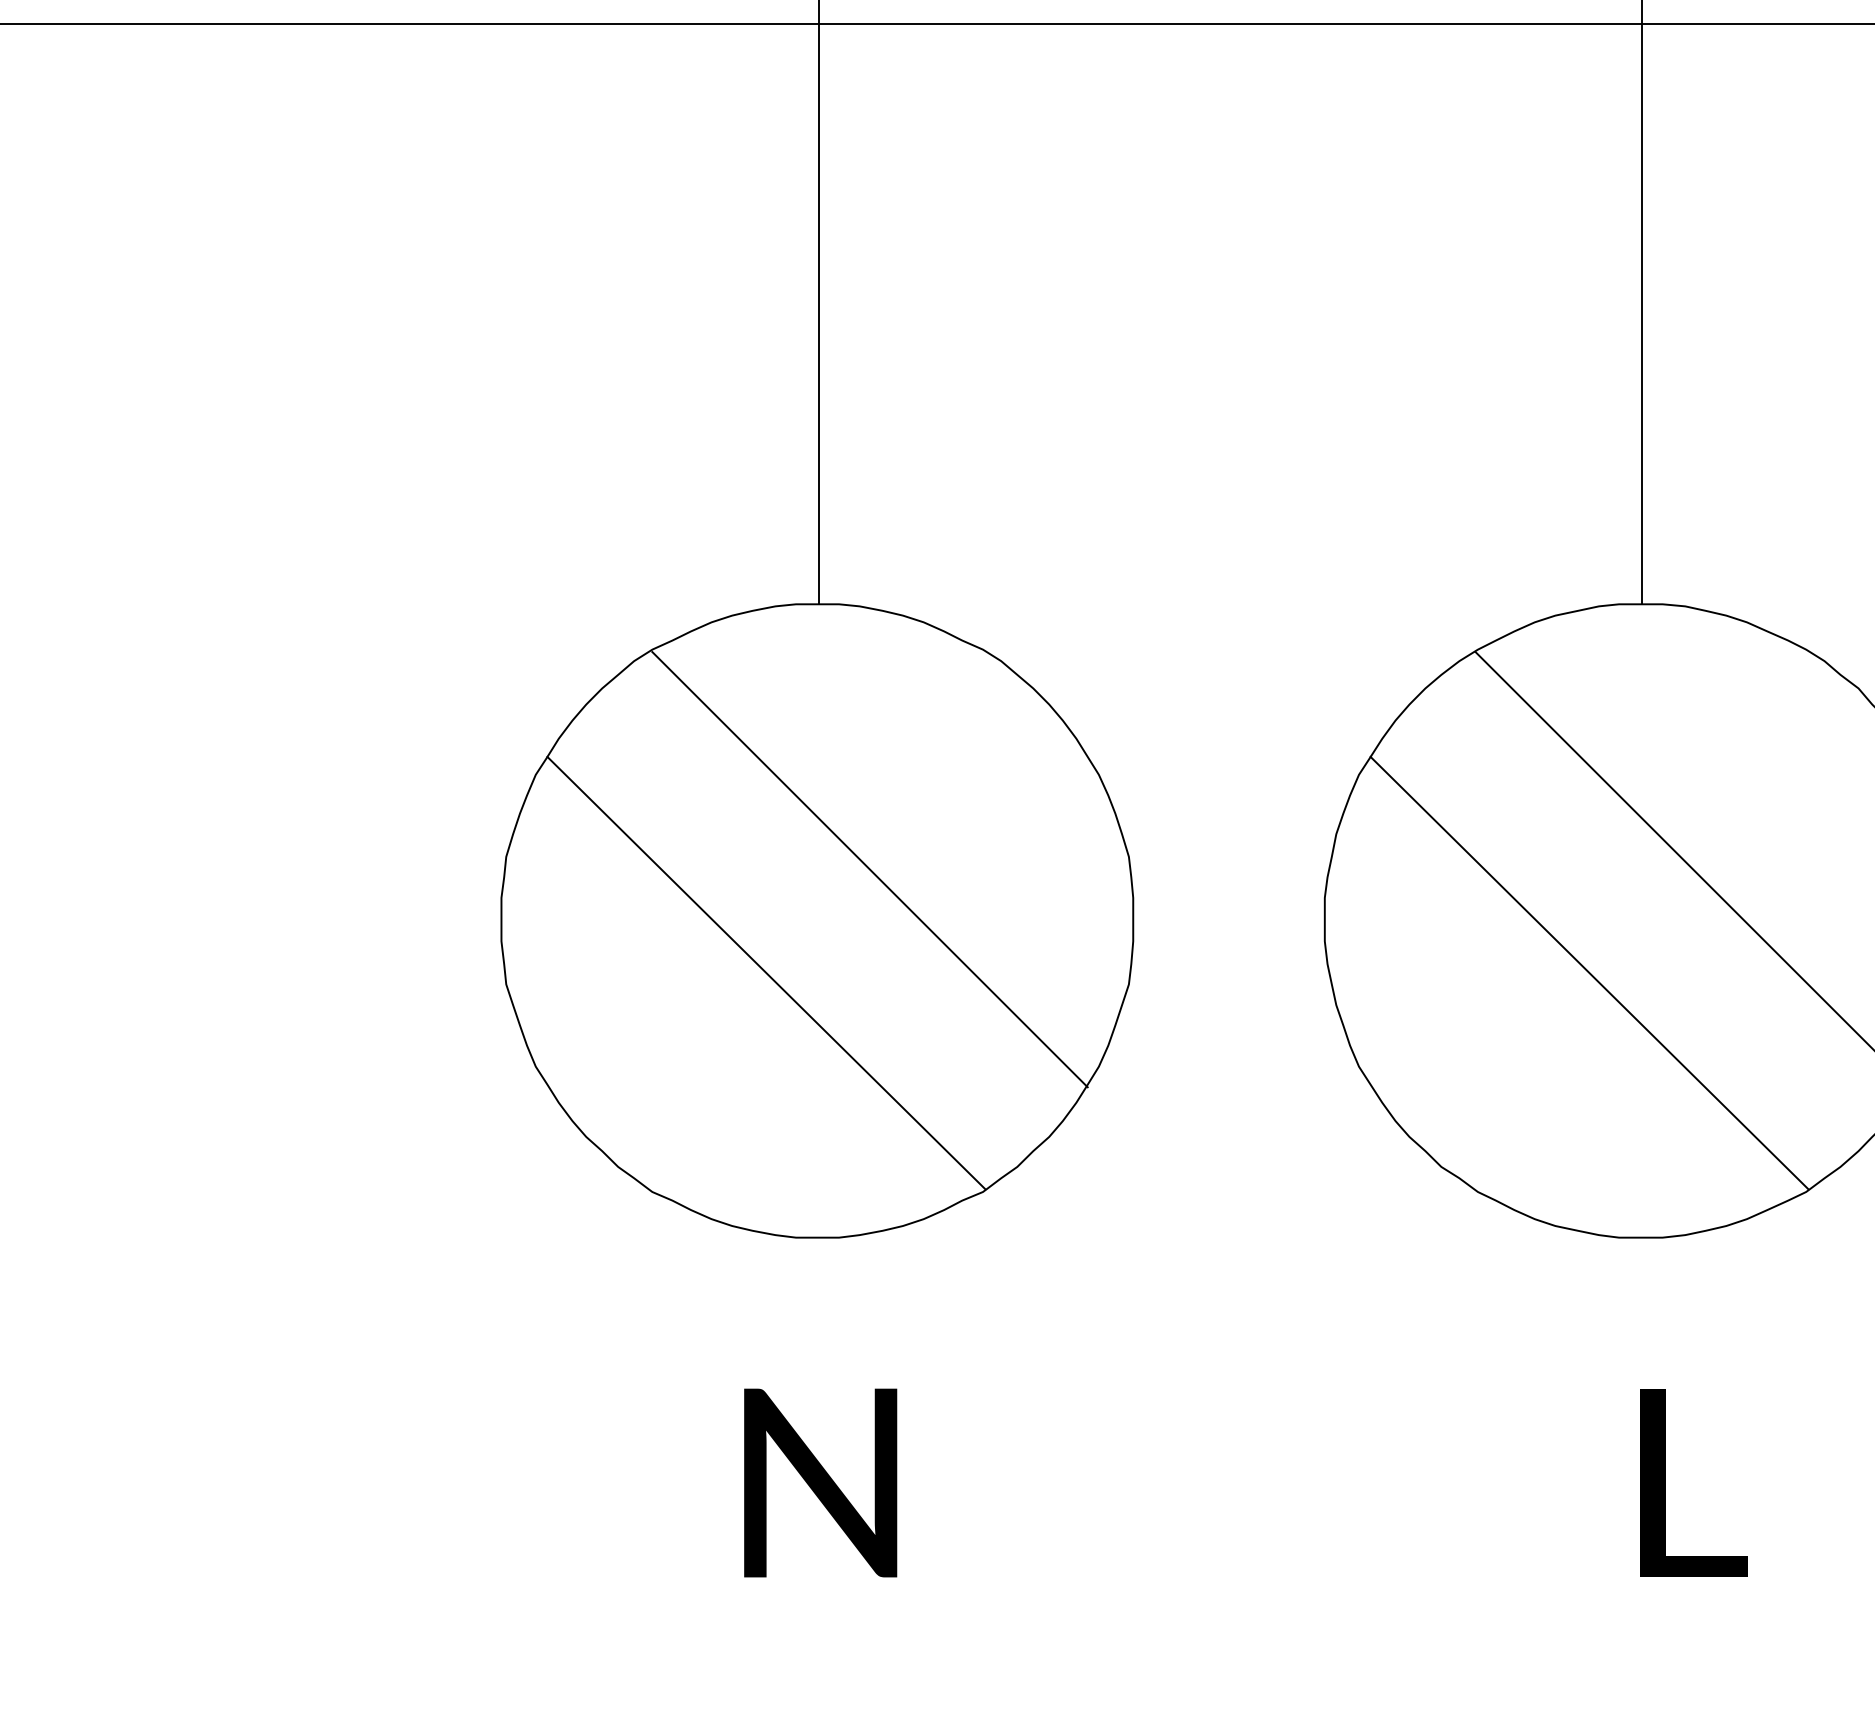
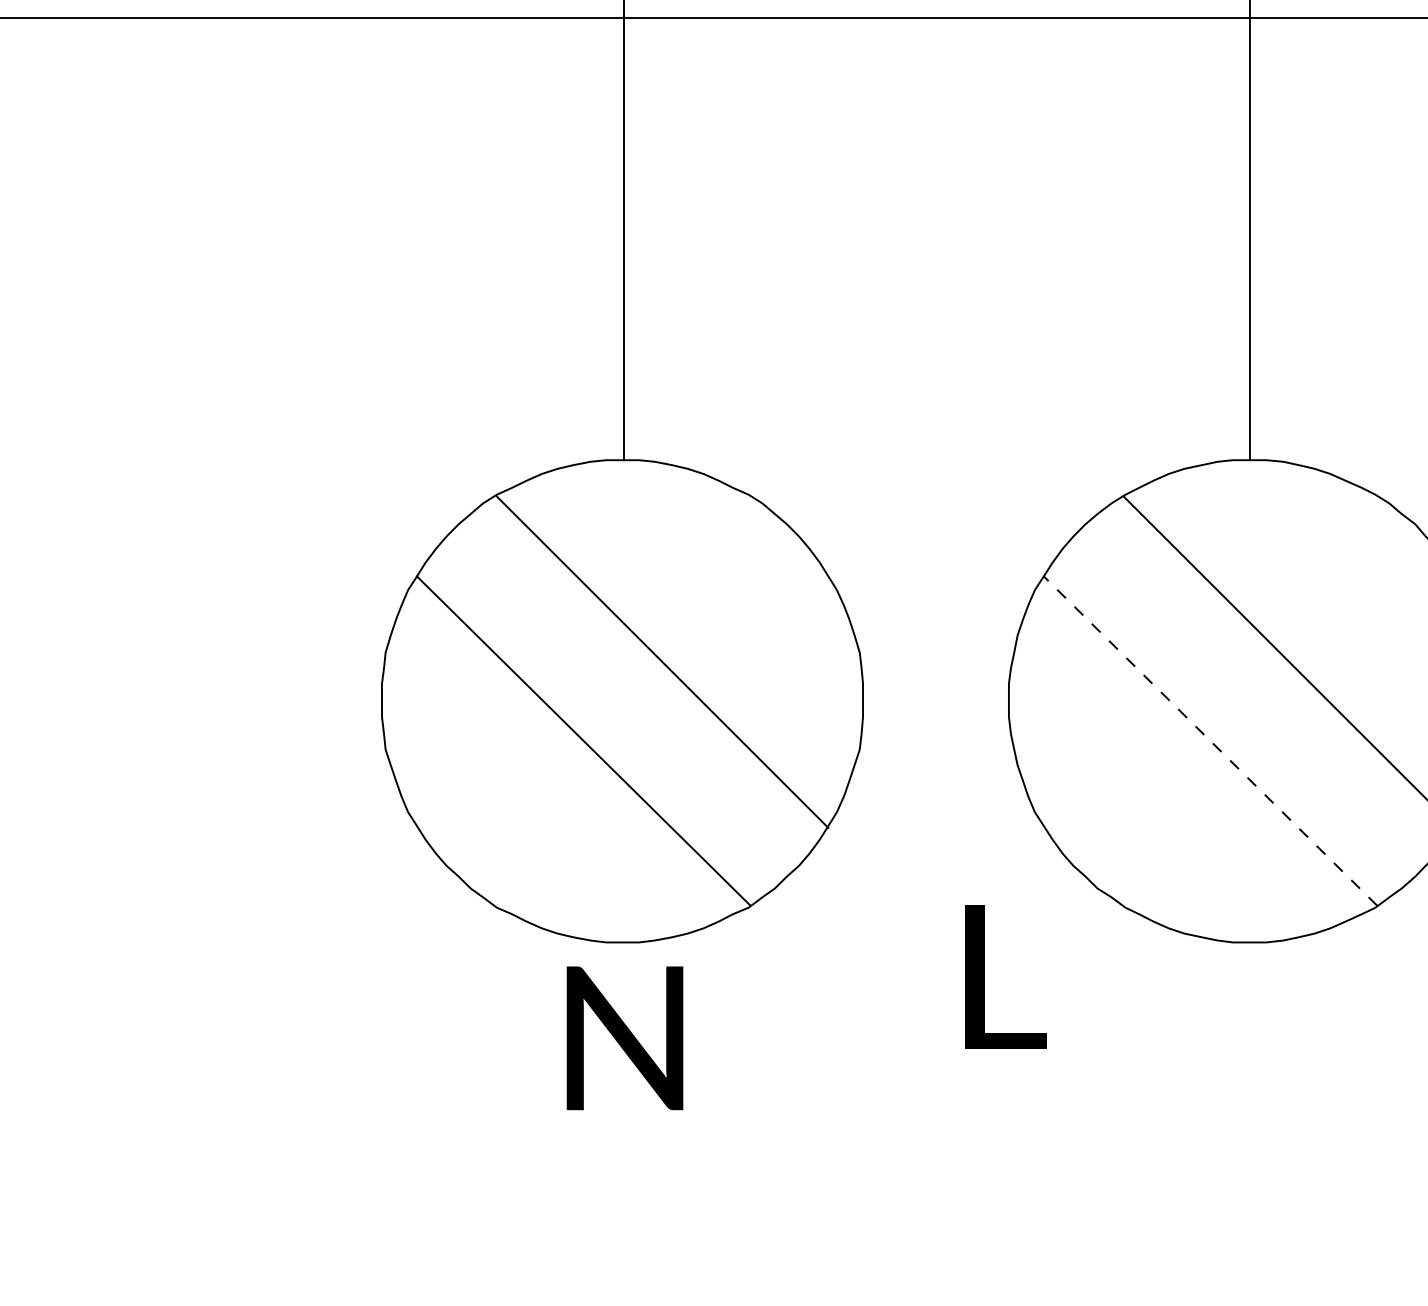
line: (1589, 972) -> (1210, 740), solid -> dashed
text: (1693, 1481) -> (1005, 976), moved
text: (819, 1483) -> (624, 1038), moved

